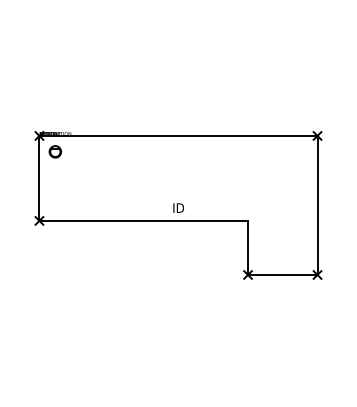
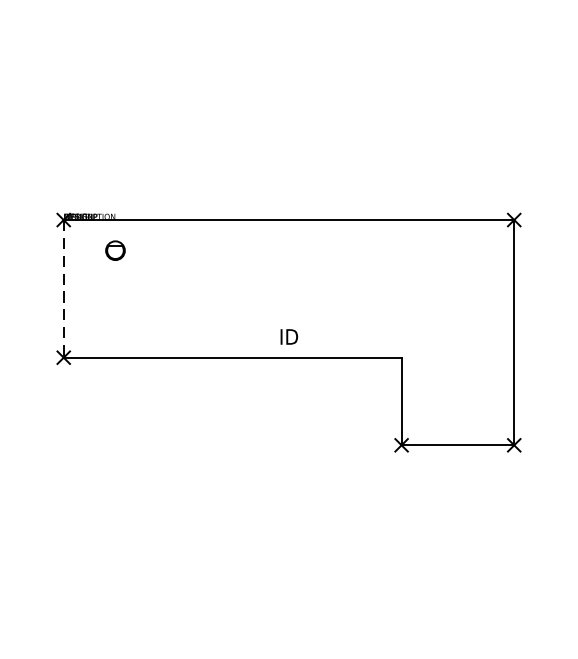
part: (54, 151) -> (114, 250), moved
line: (39, 178) -> (63, 289), solid -> dashed

